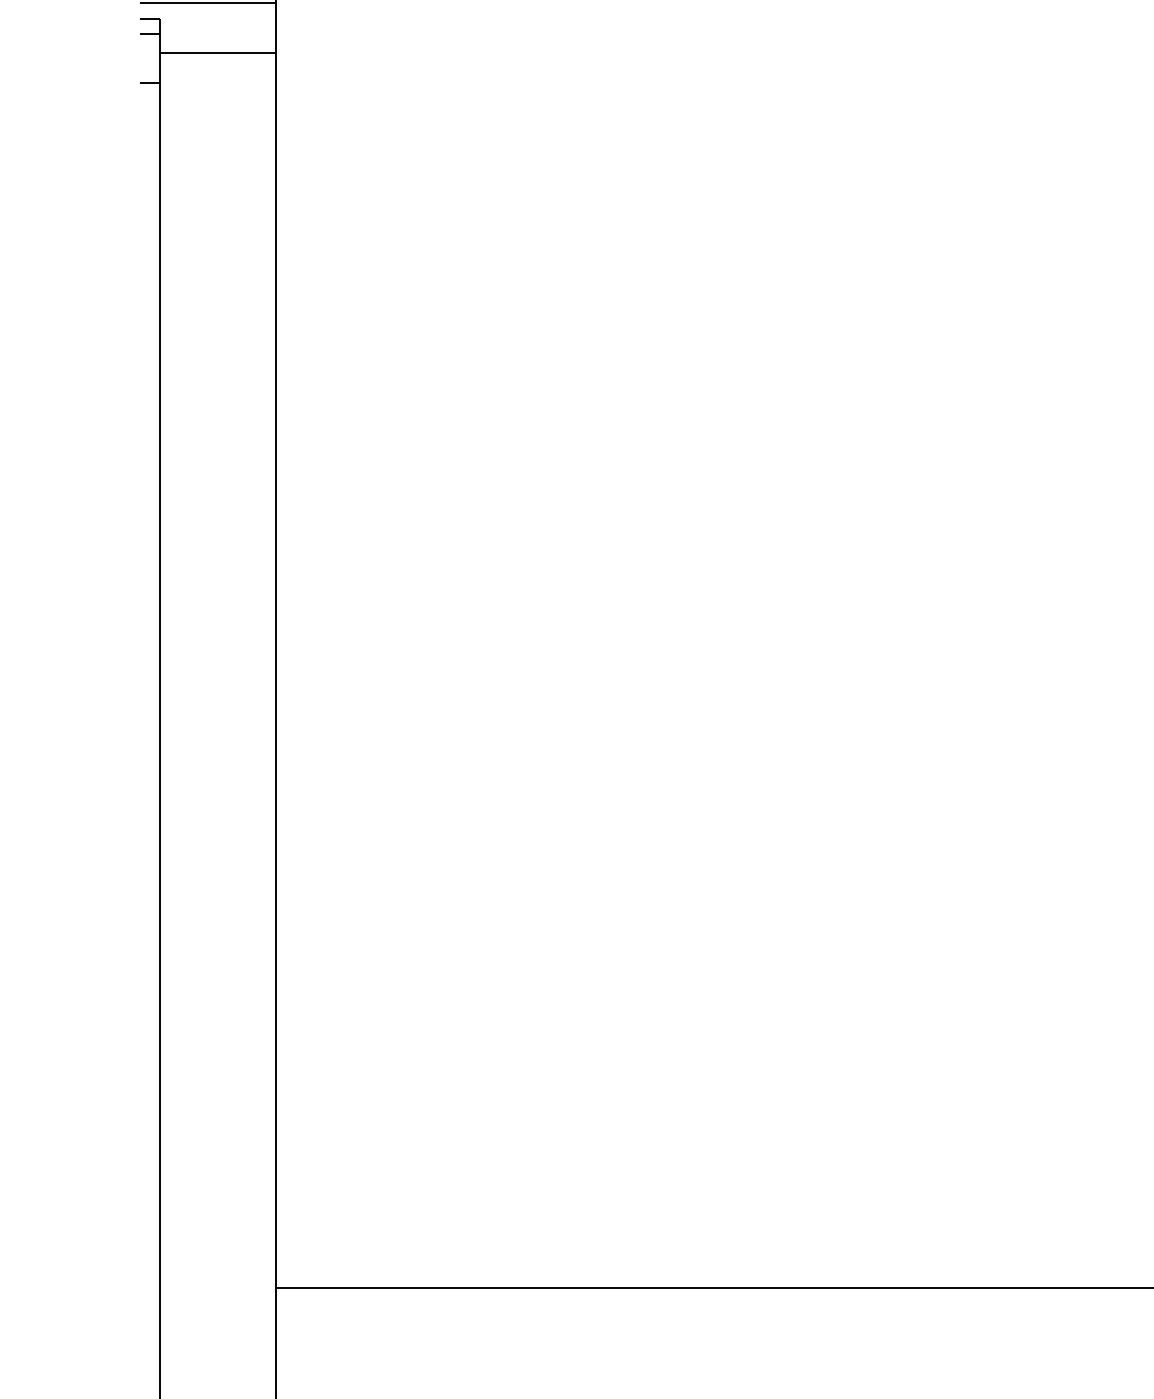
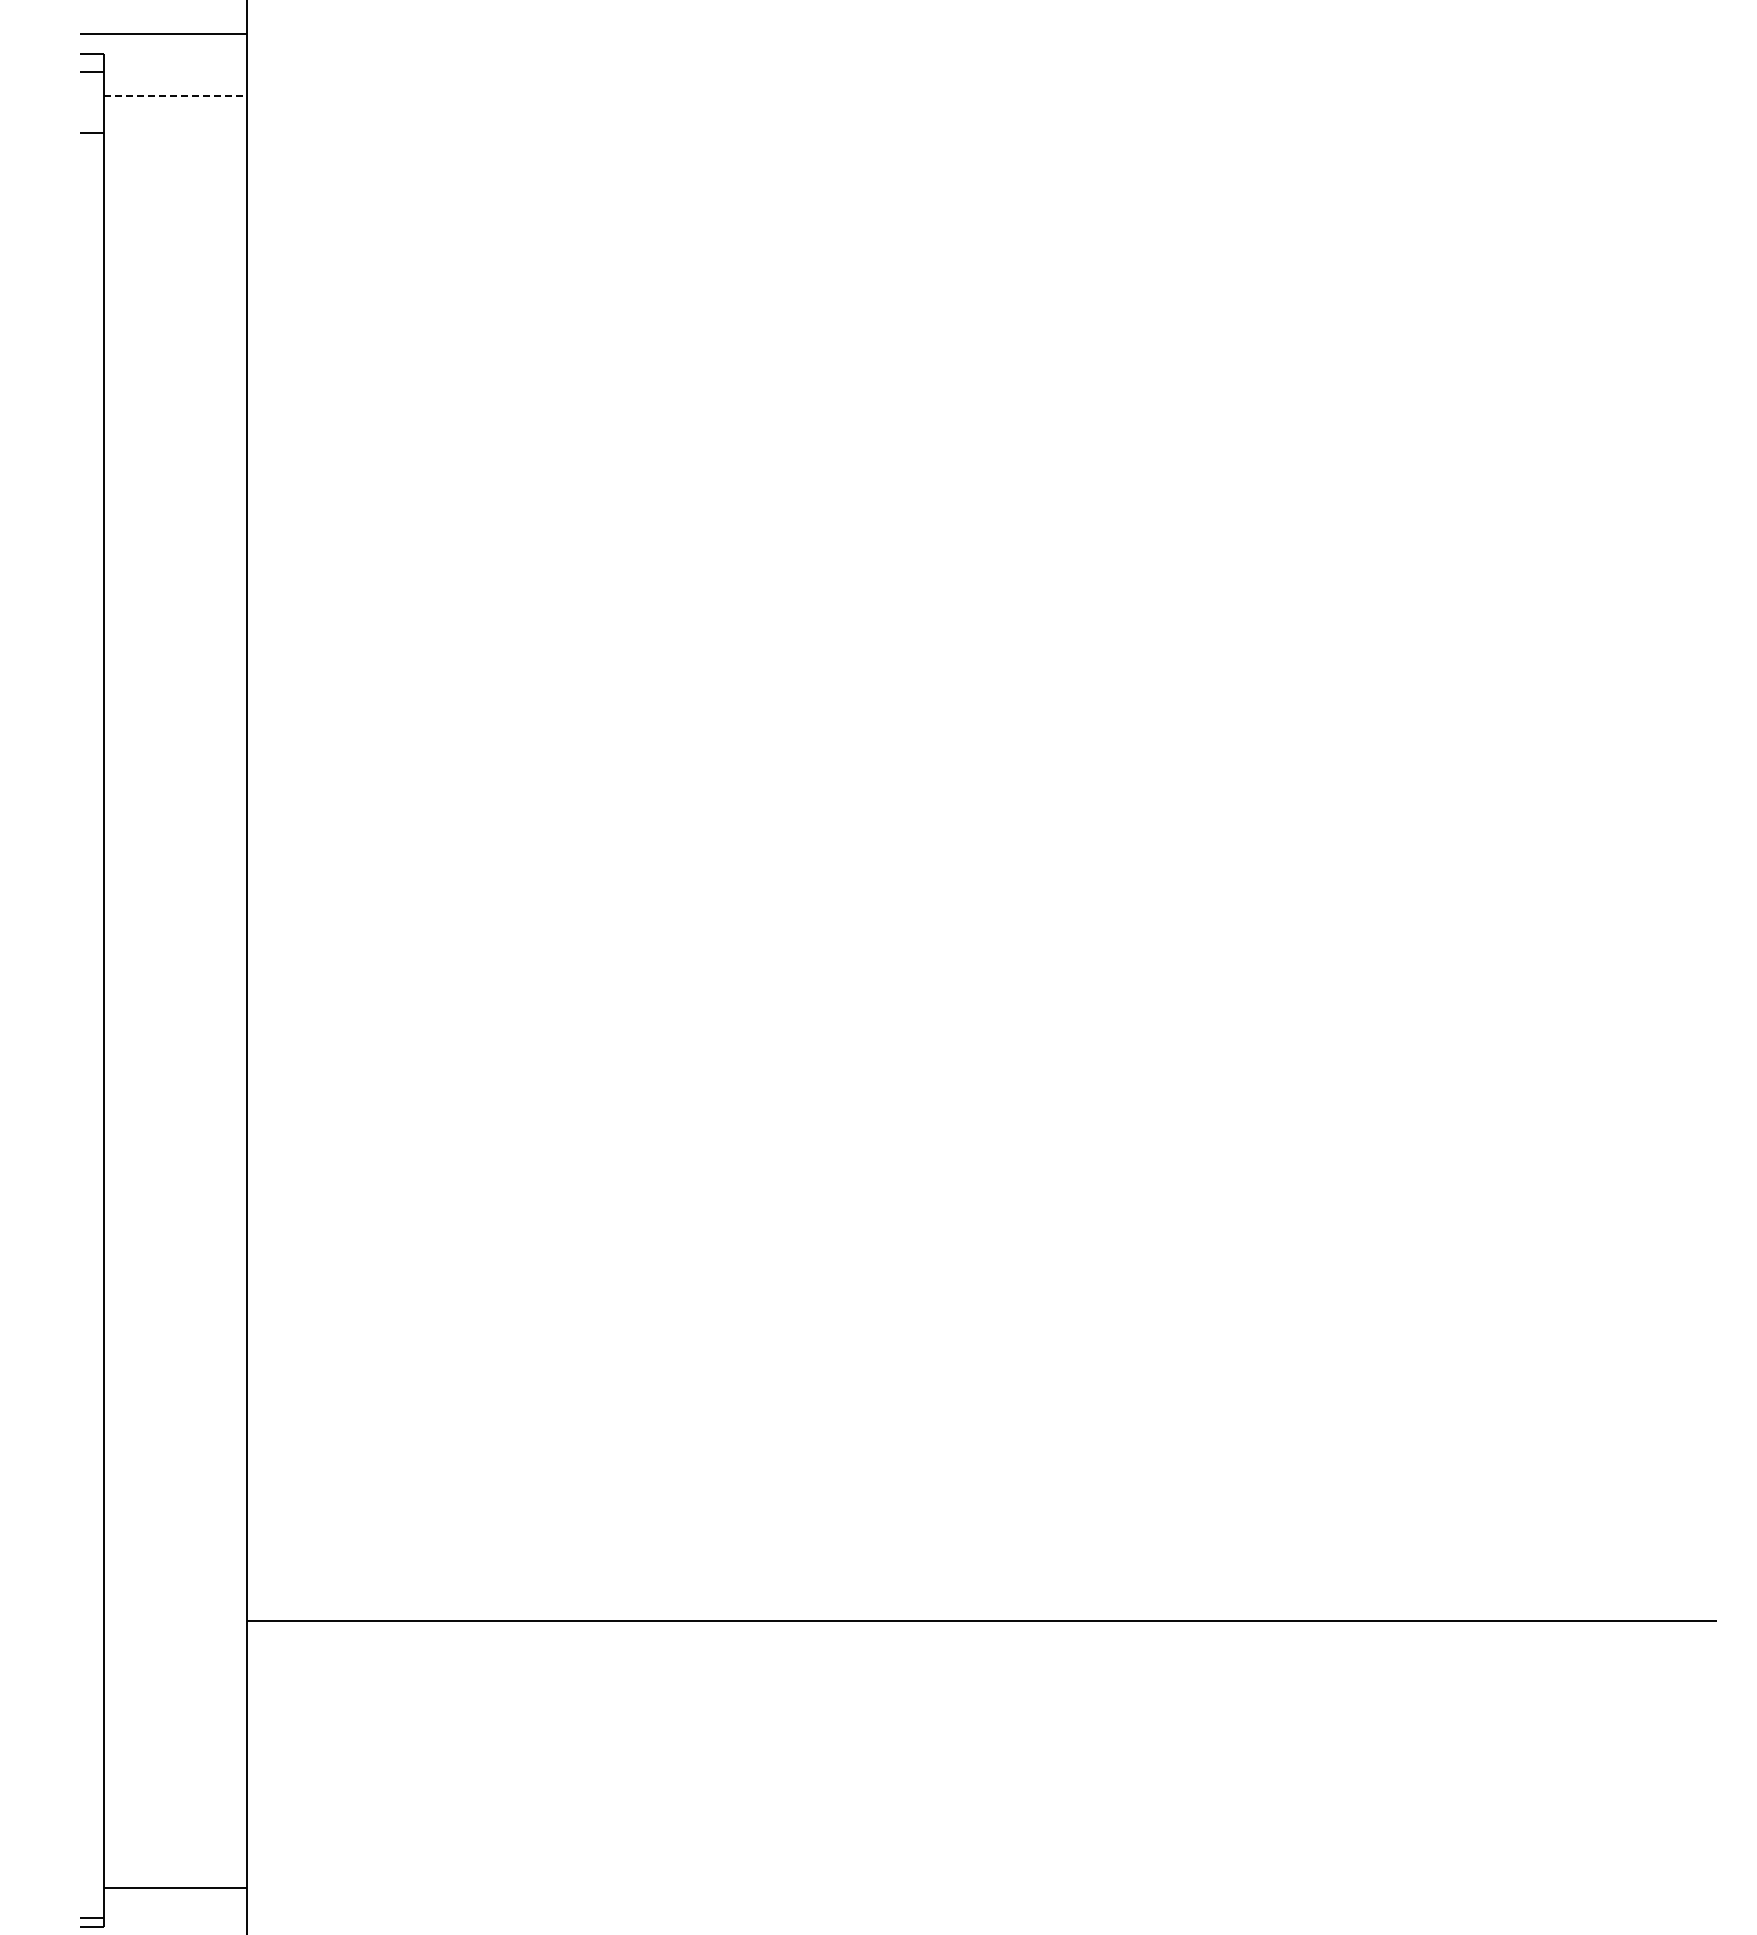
line: (217, 53) -> (175, 96), solid -> dashed

